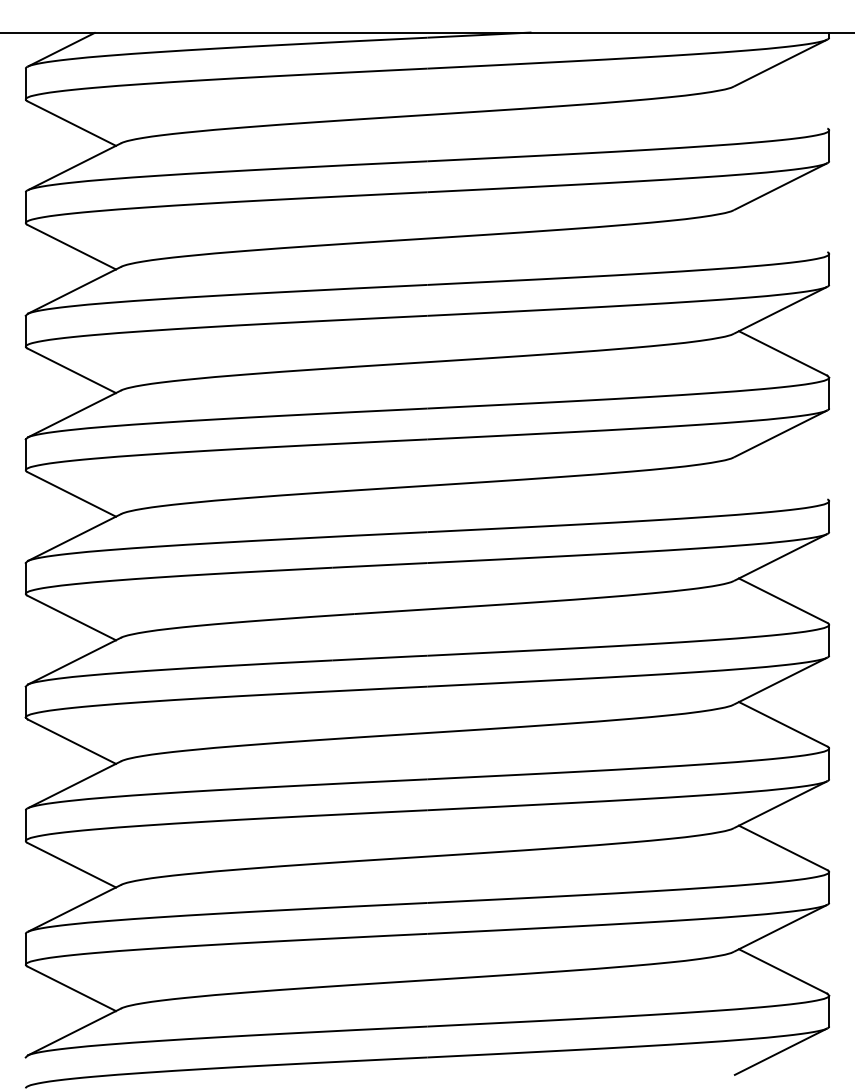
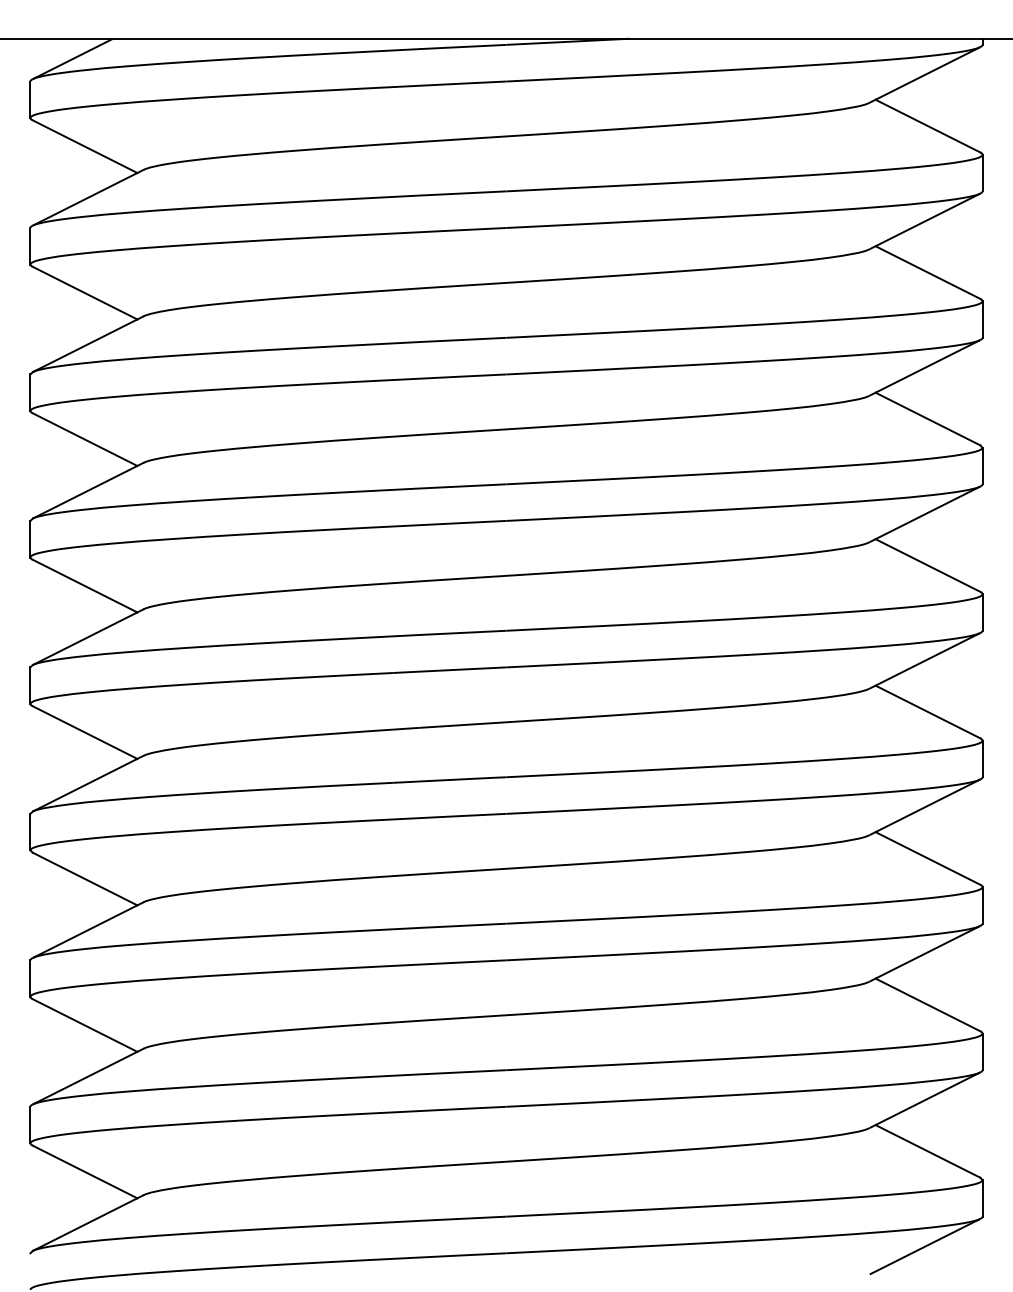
line: (782, 105) -> (927, 125), added
line: (782, 229) -> (927, 272), added
line: (782, 477) -> (927, 565), added

